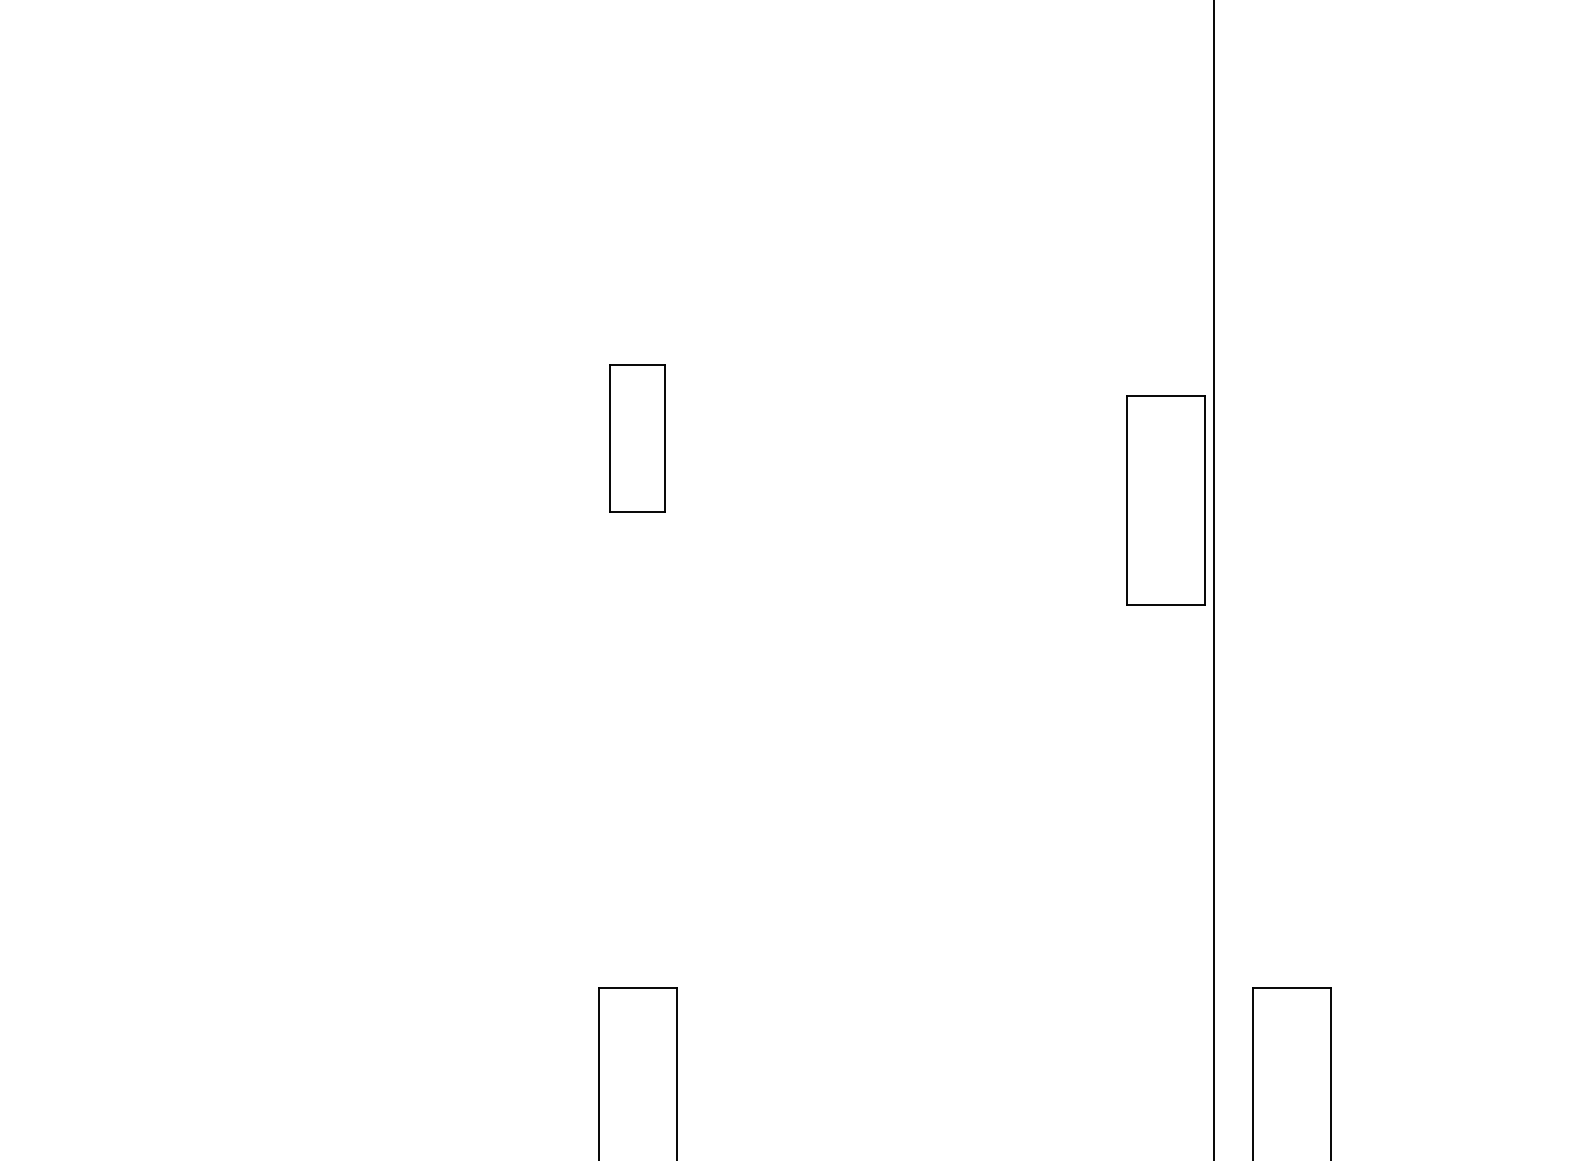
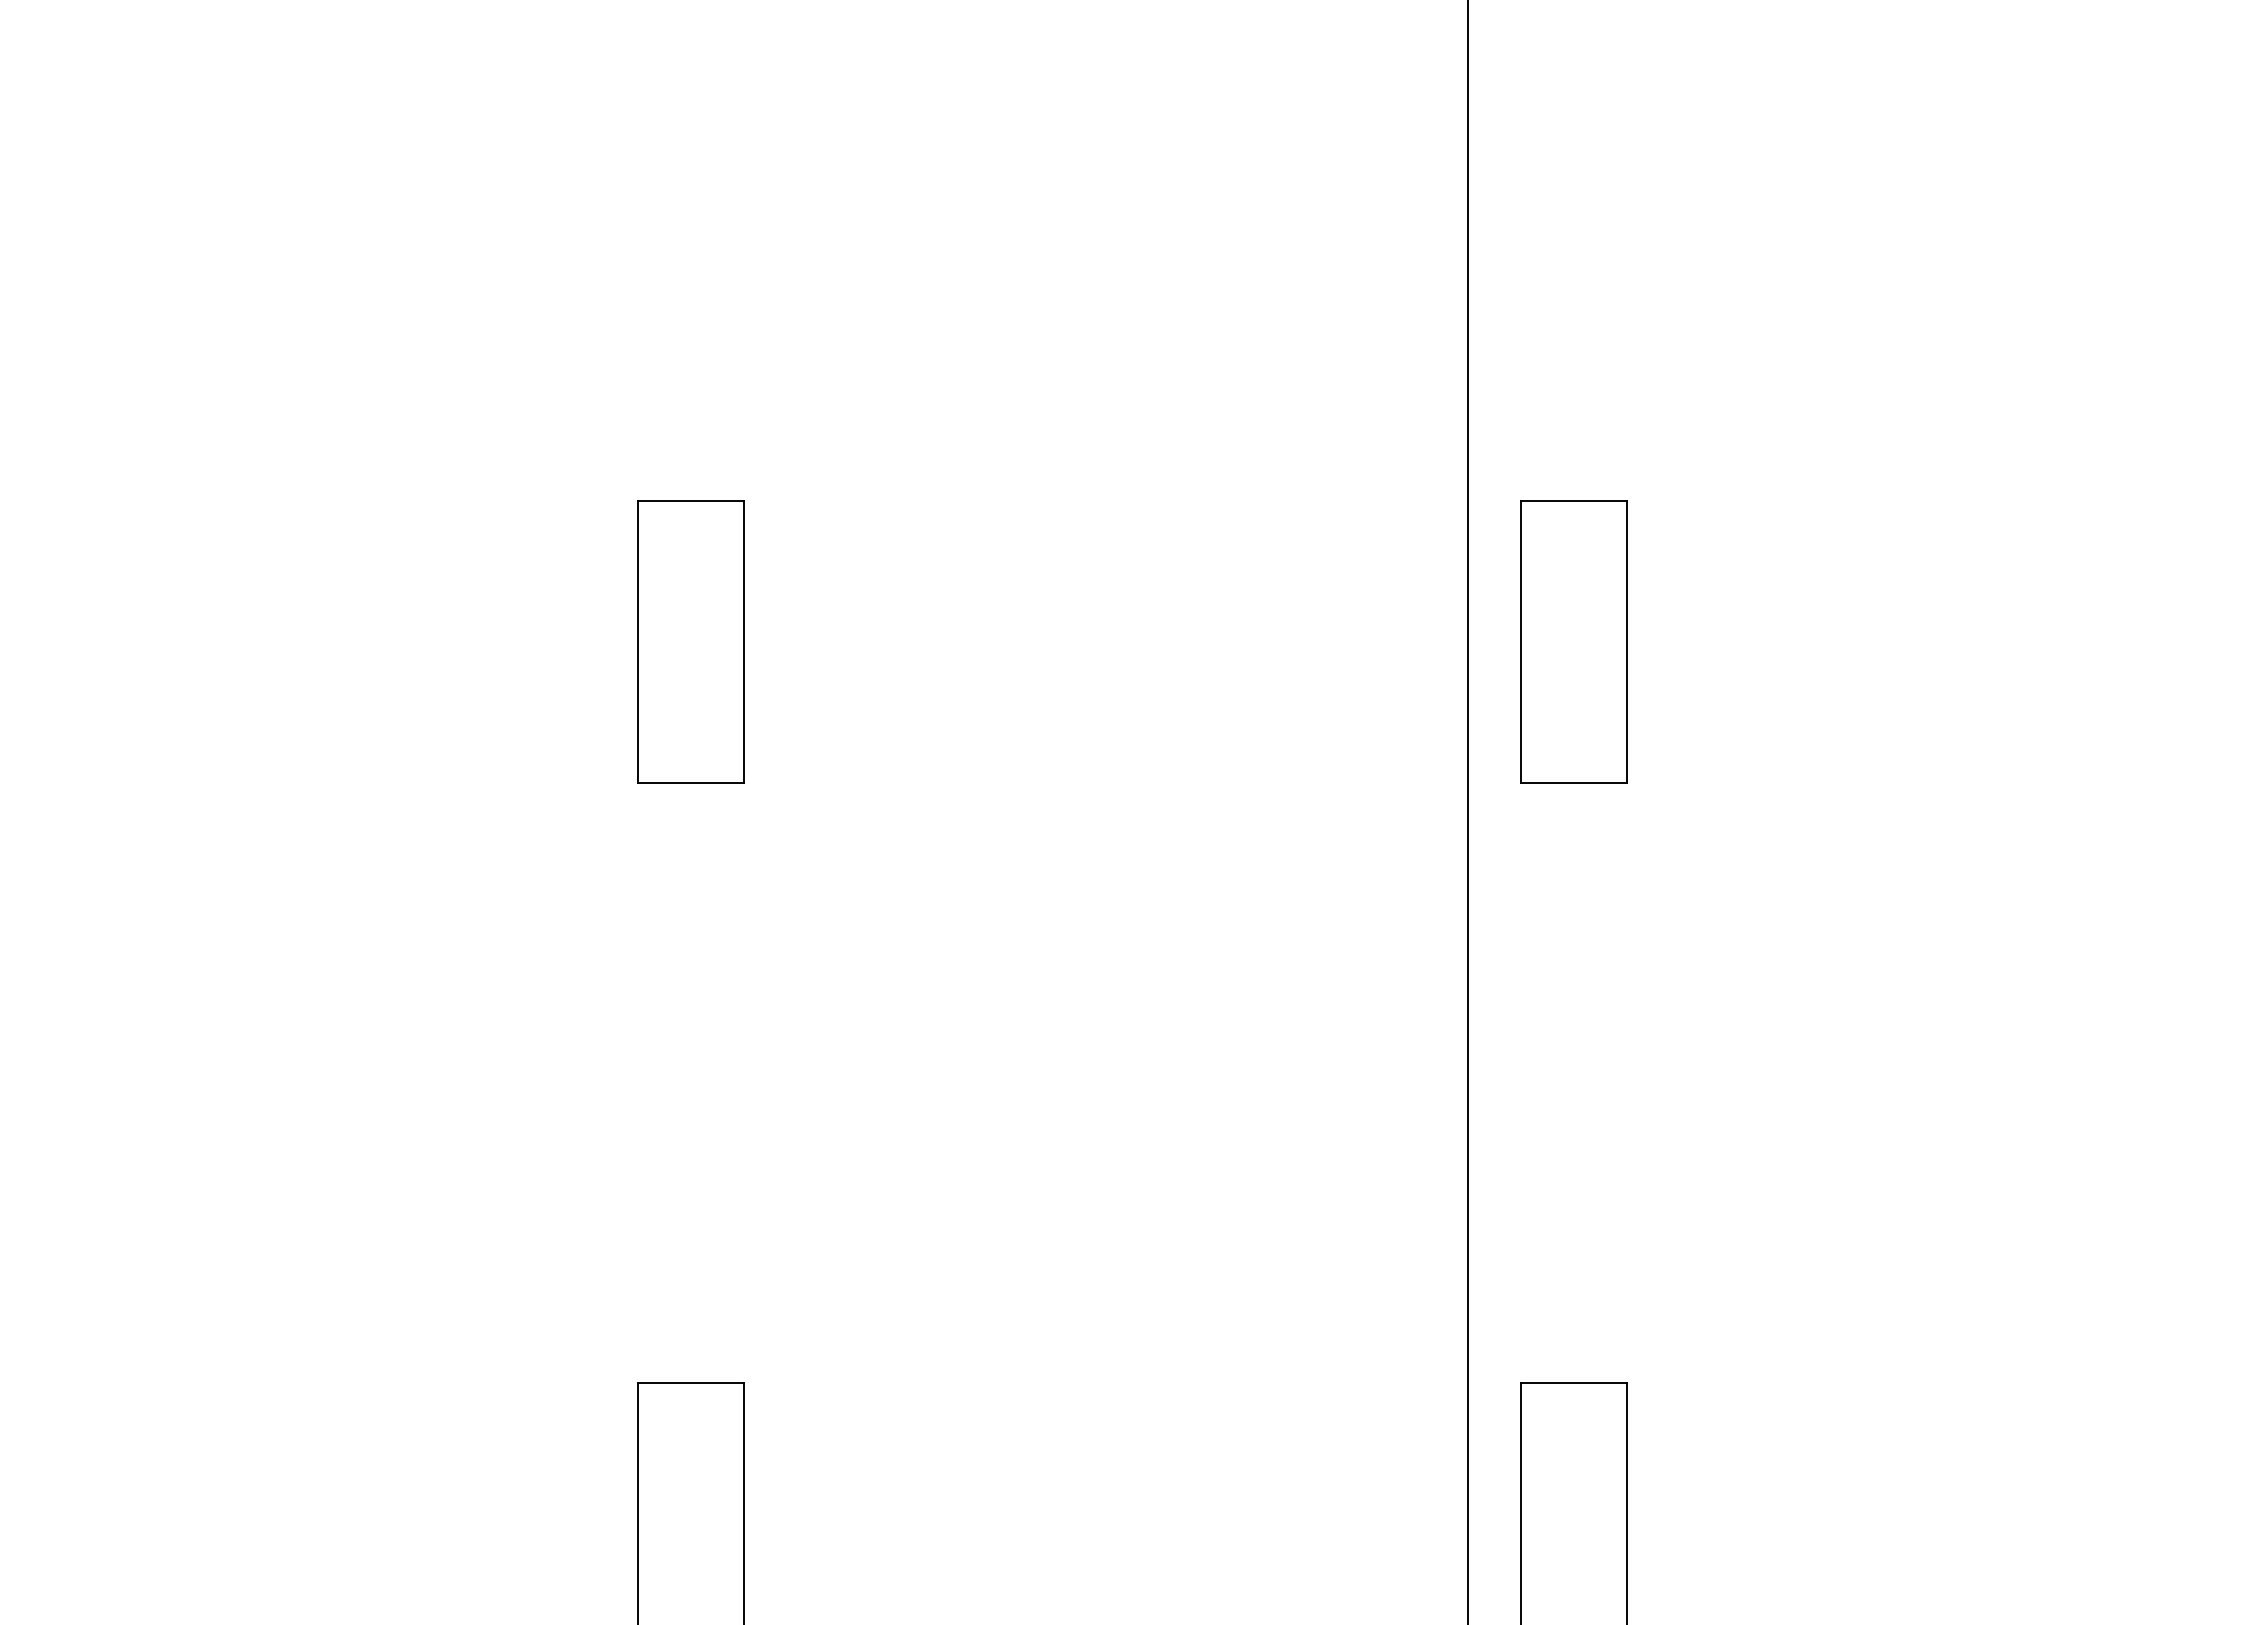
part: (637, 438) -> (690, 641), size x1.43
part: (1166, 500) -> (1573, 641), moved

